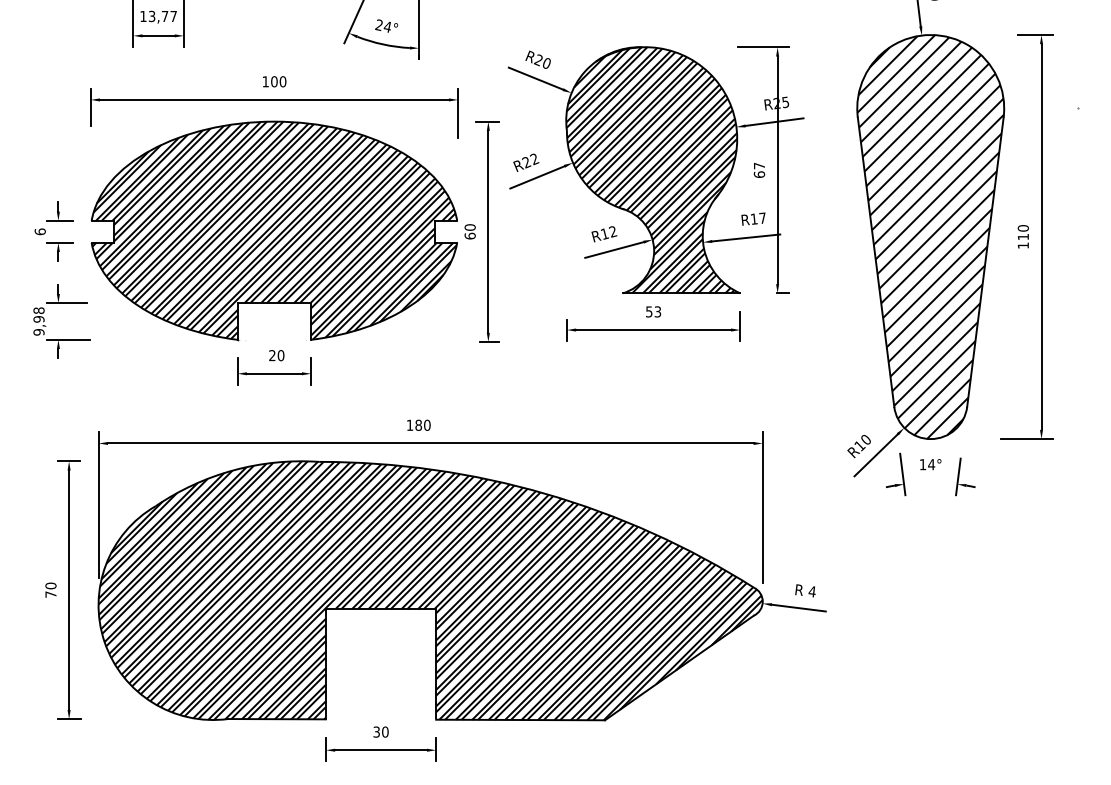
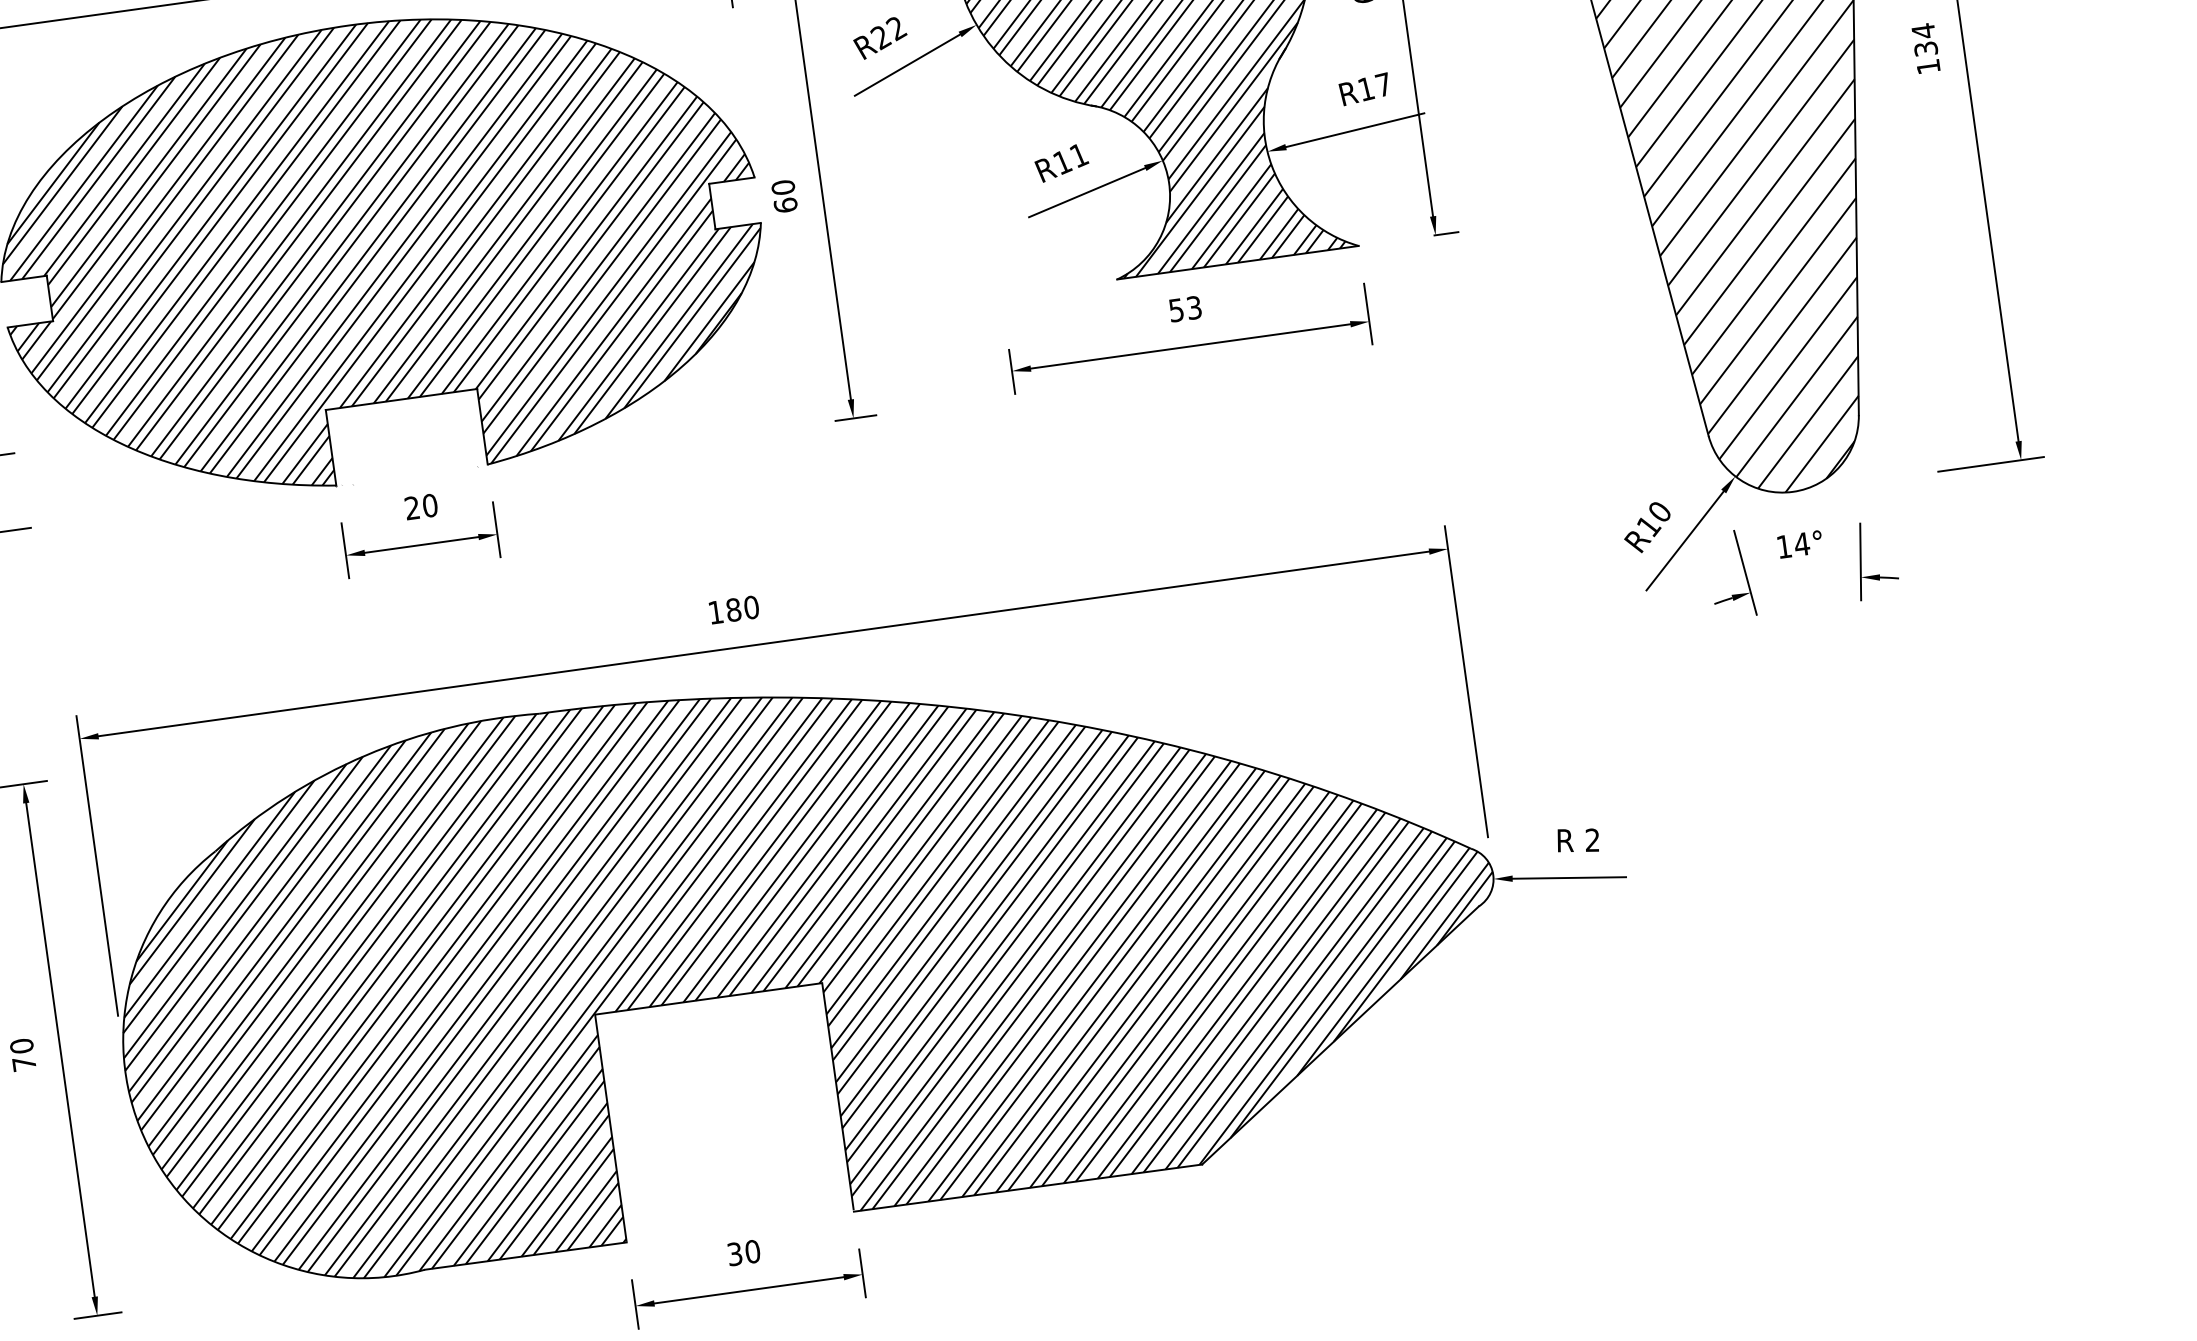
text: (613, 231) -> (1079, 154), R12 -> R11
text: (1022, 232) -> (1922, 39), 110 -> 134
text: (811, 591) -> (1590, 840), 4 -> 2

